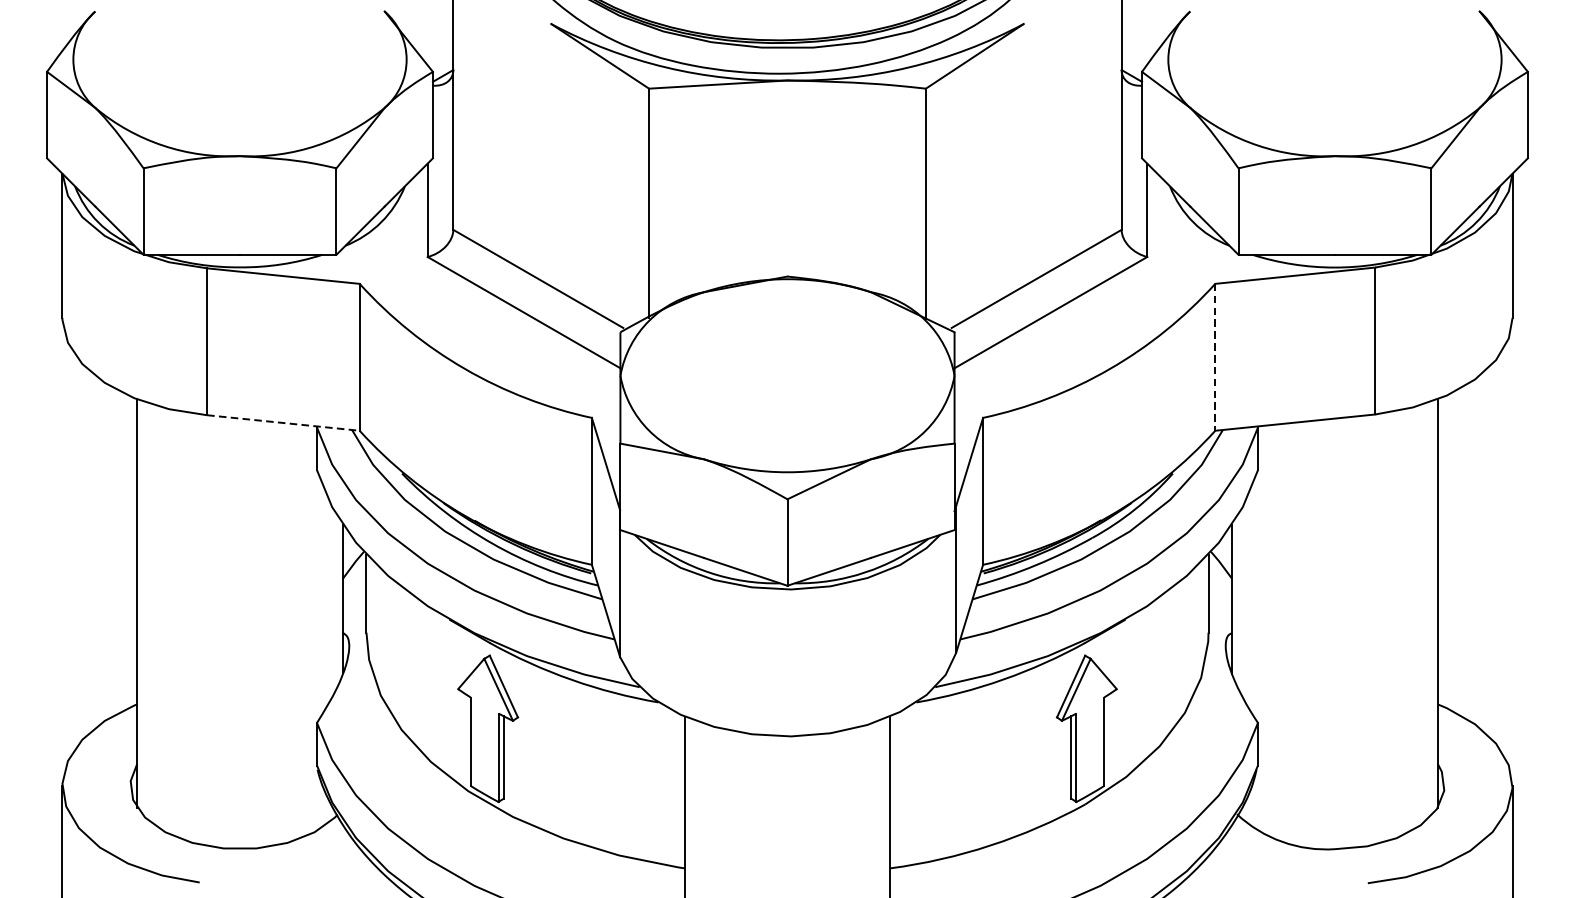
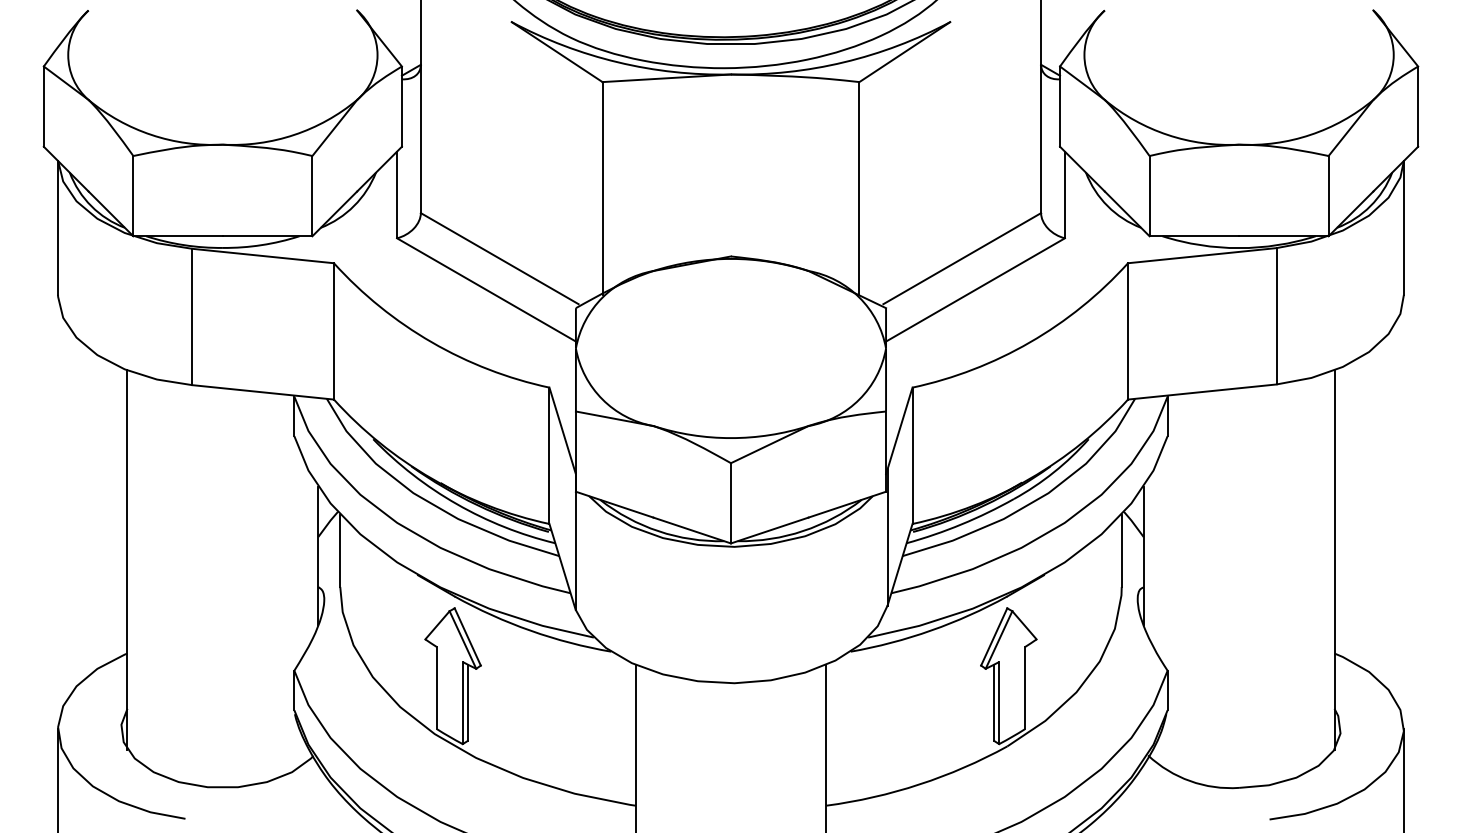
line: (1215, 357) -> (1128, 331), dashed -> solid
line: (283, 423) -> (263, 392), dashed -> solid

